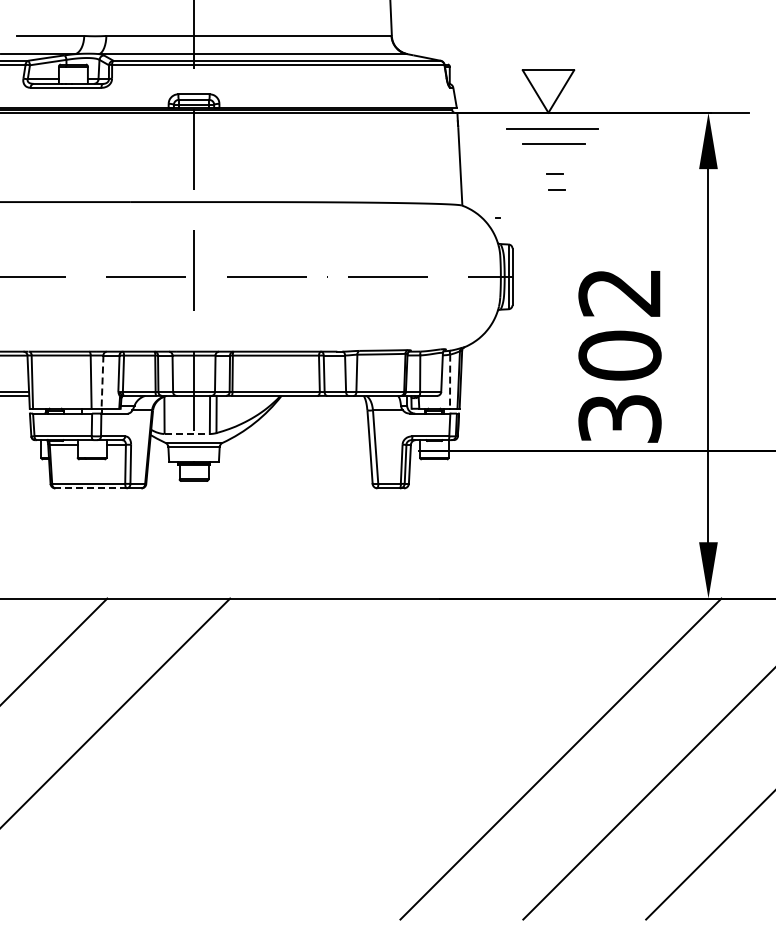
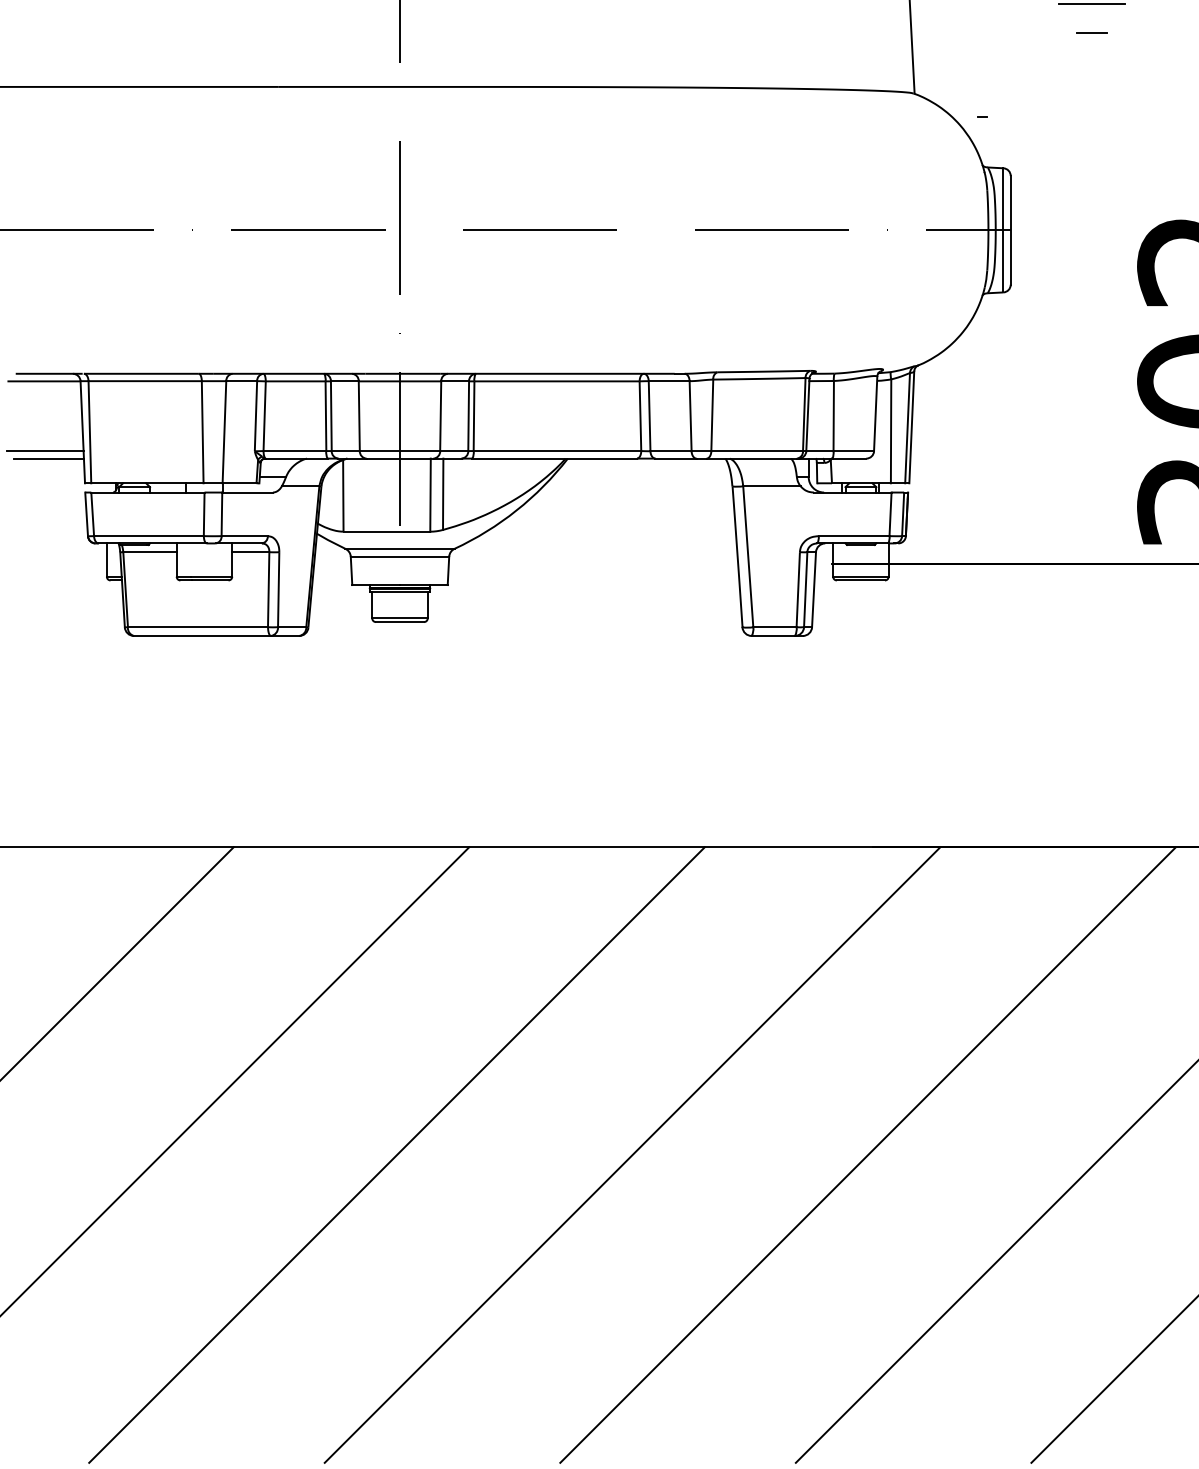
line: (554, 159) -> (1091, 5), added
line: (556, 189) -> (1095, 62), removed
line: (102, 382) -> (224, 432), dashed -> solid
line: (450, 382) -> (891, 432), dashed -> solid
line: (187, 434) -> (387, 532), dashed -> solid
line: (91, 488) -> (203, 636), dashed -> solid
line: (191, 758) -> (395, 1153), added
line: (314, 758) -> (631, 1153), added
line: (437, 758) -> (866, 1153), added

